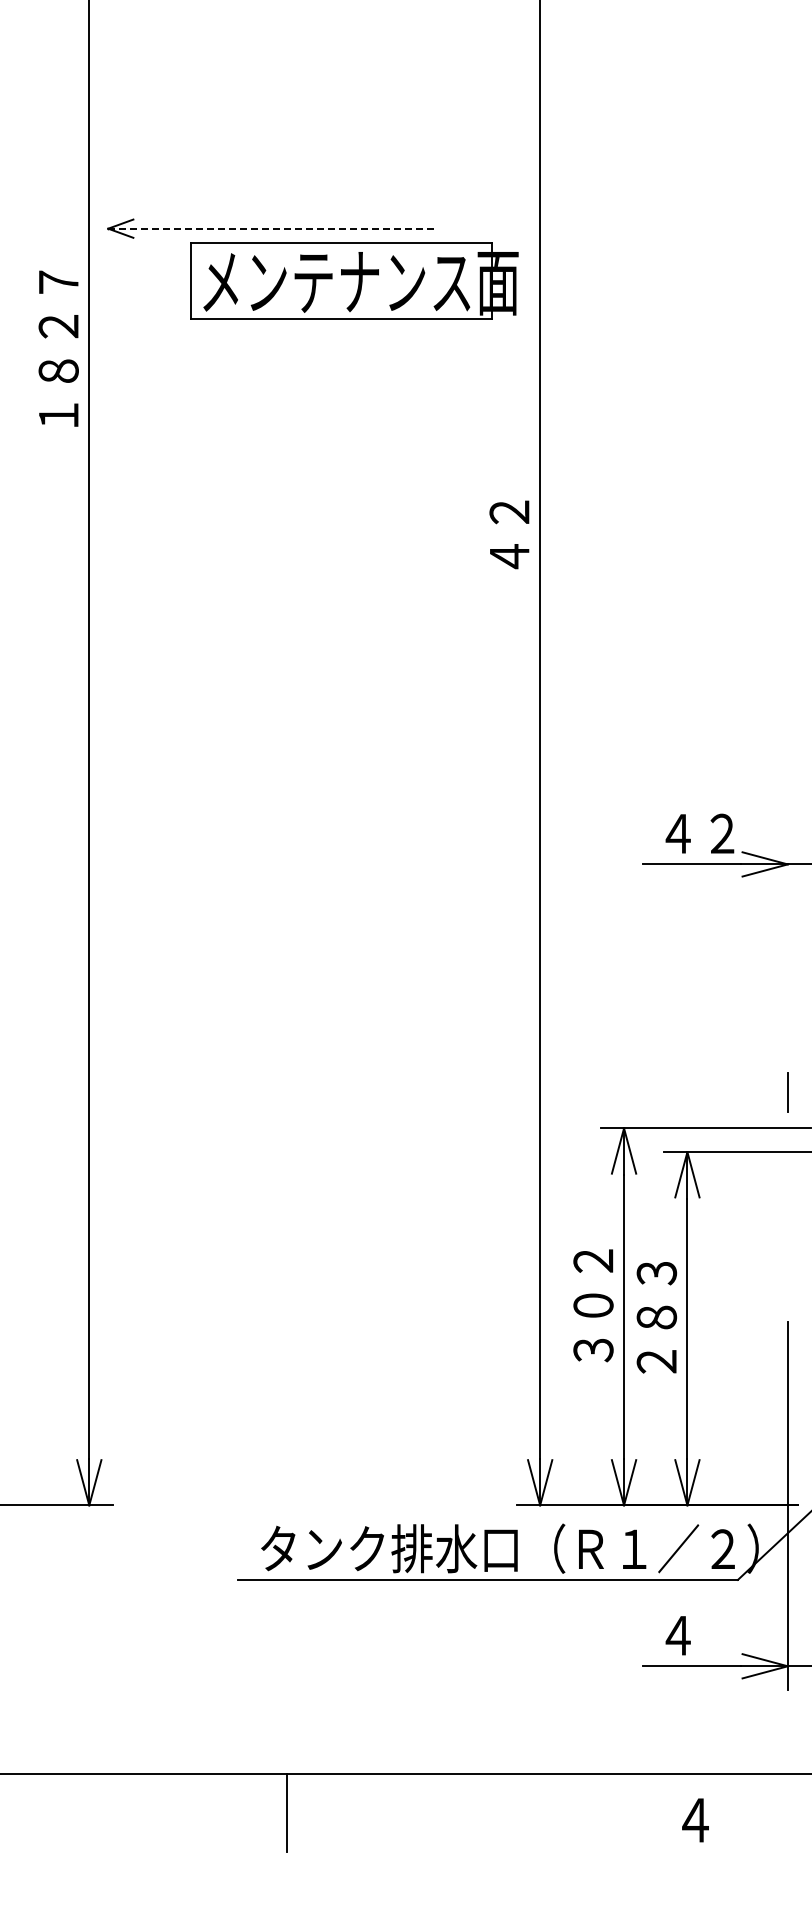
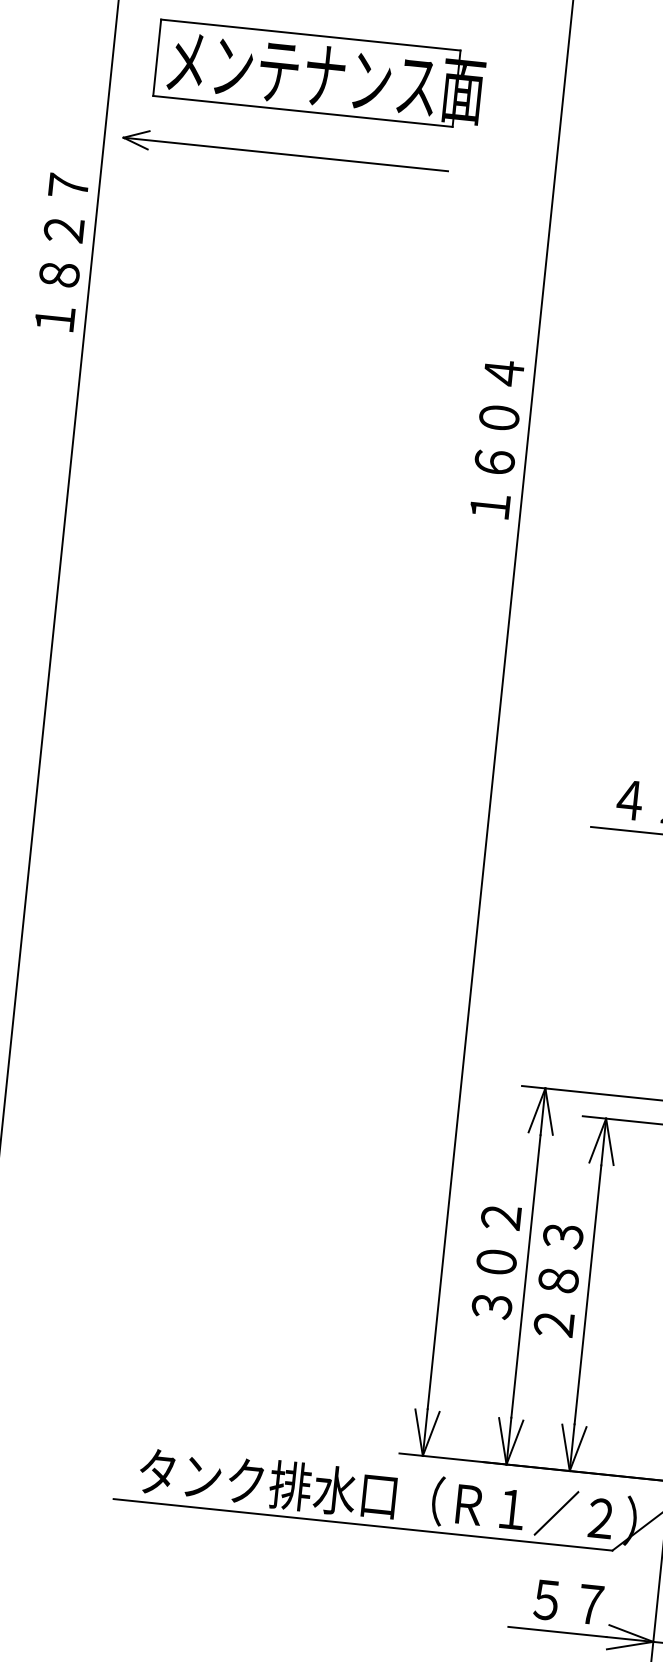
line: (270, 228) -> (285, 154), dashed -> solid
part: (354, 280) -> (319, 74), moved
text: (509, 489) -> (496, 439), ４２ -> １６０４
text: (699, 1635) -> (568, 1602), ４ -> ５７

